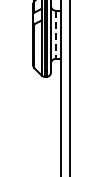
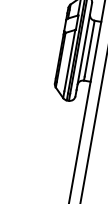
line: (55, 33) -> (89, 49), dashed -> solid

